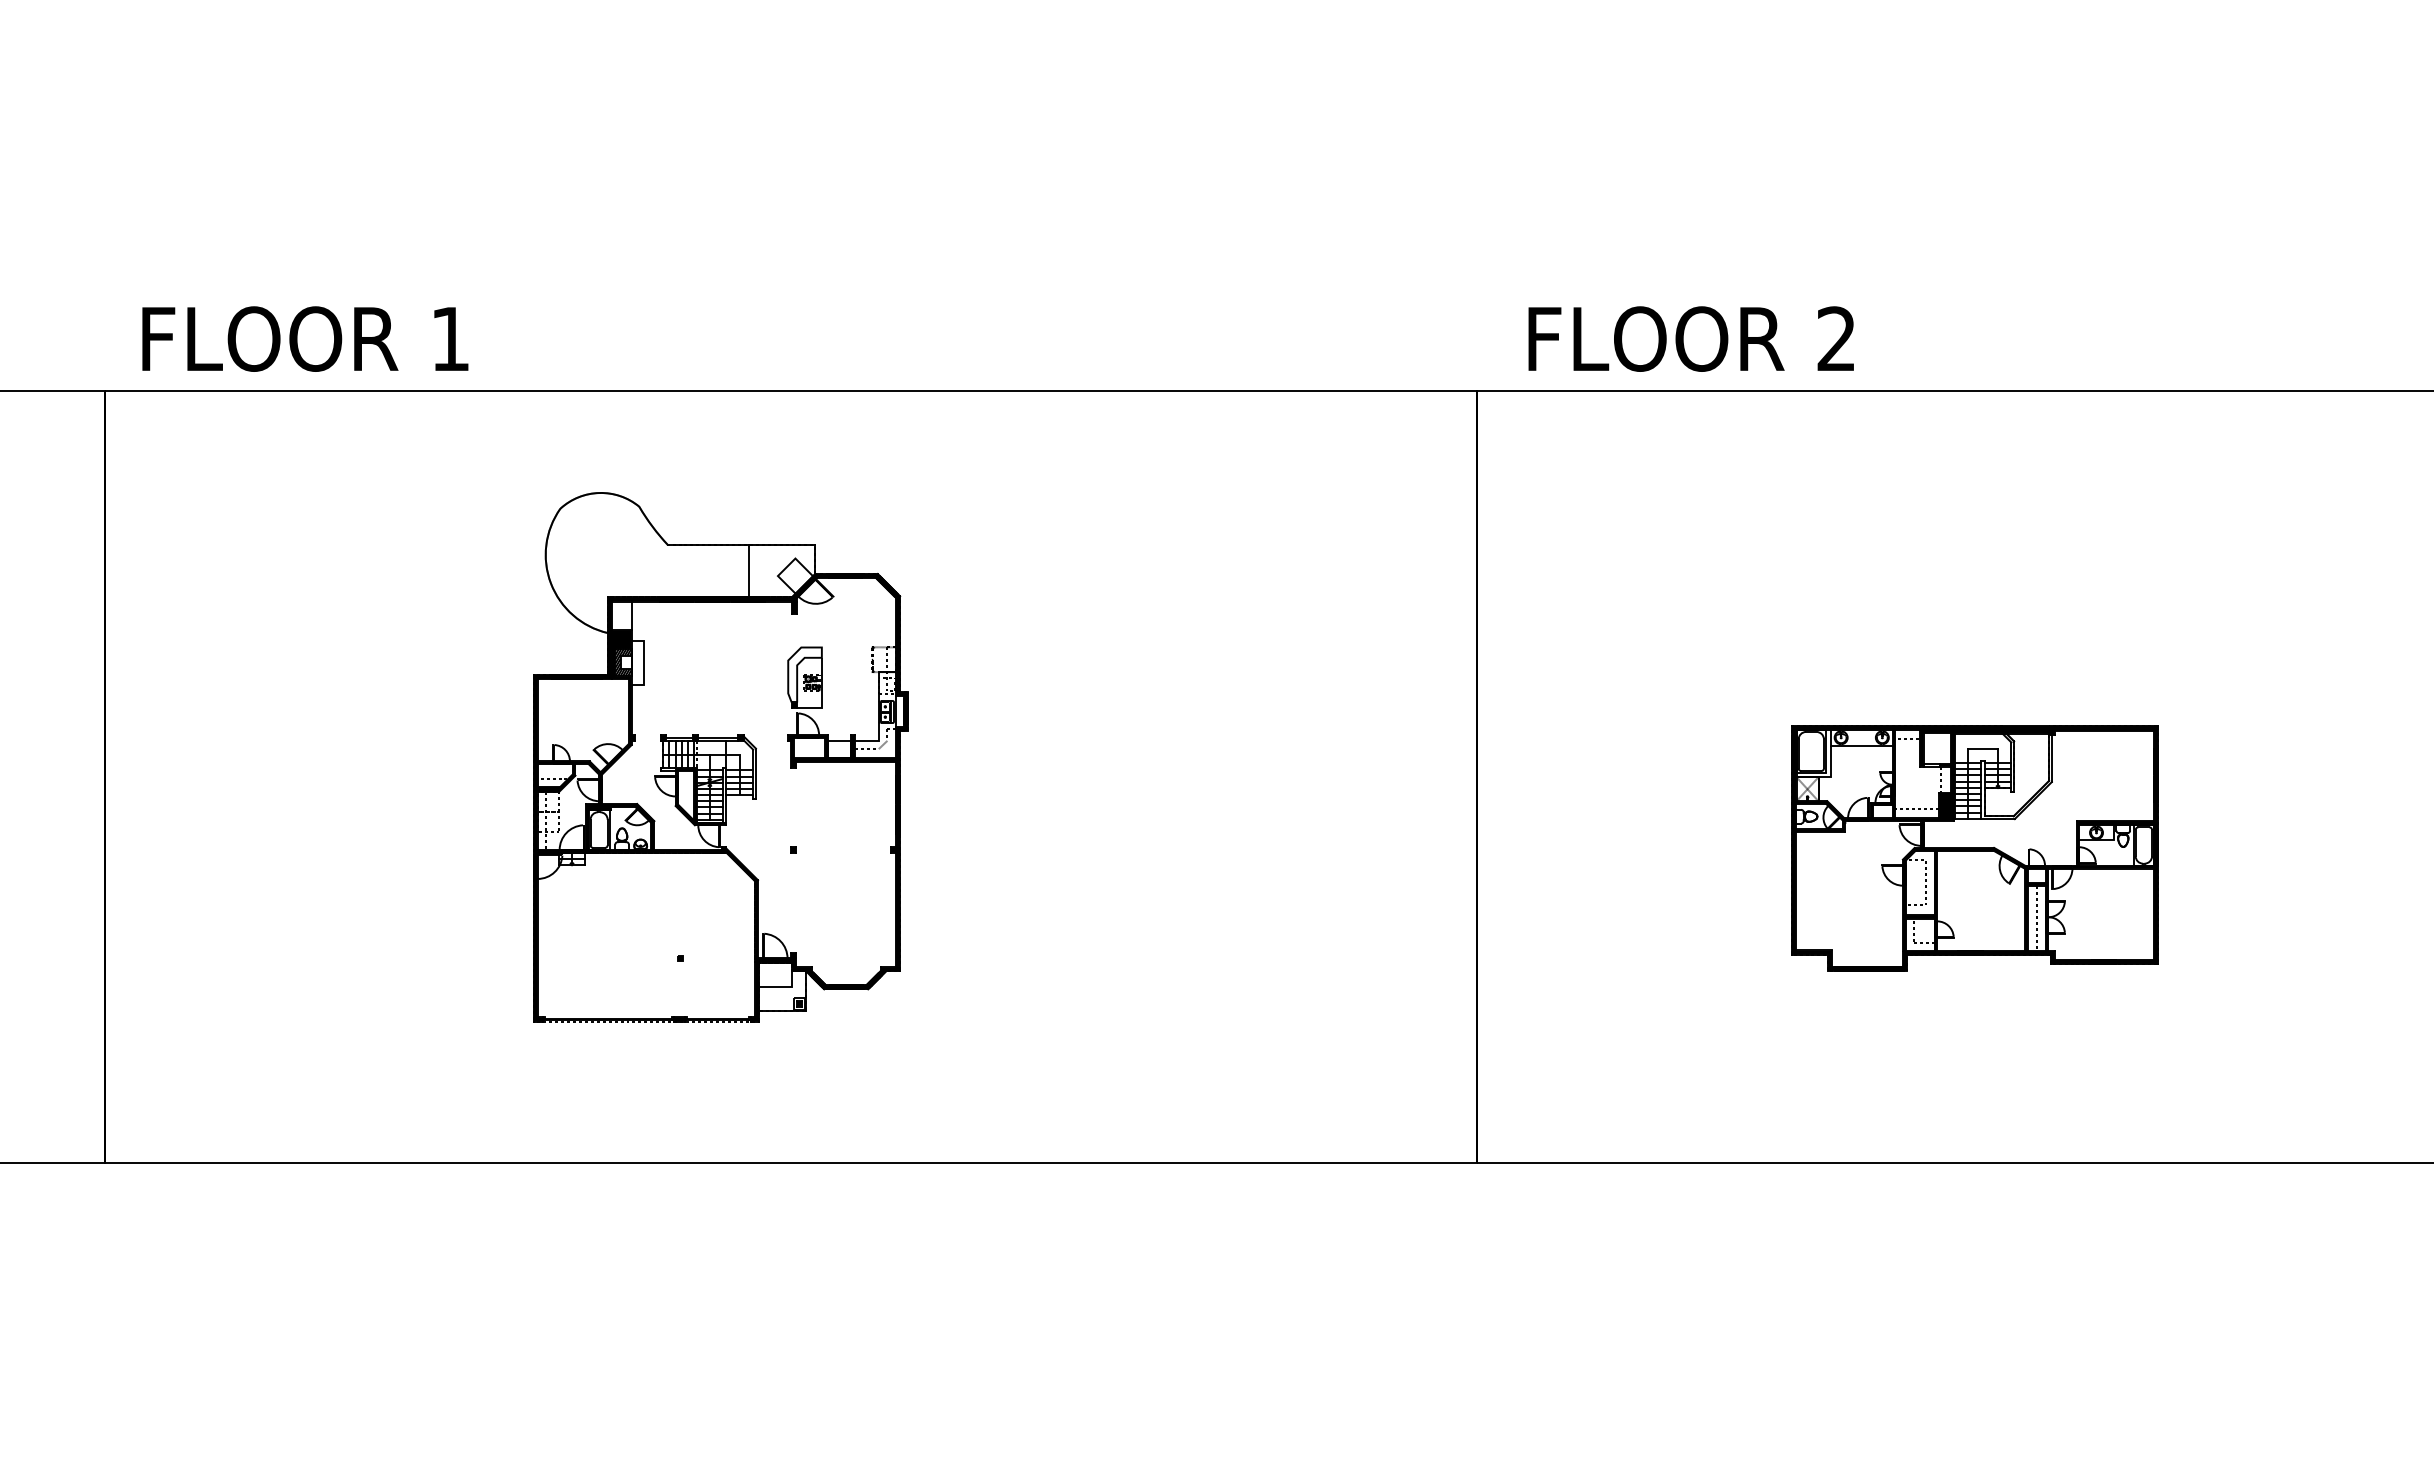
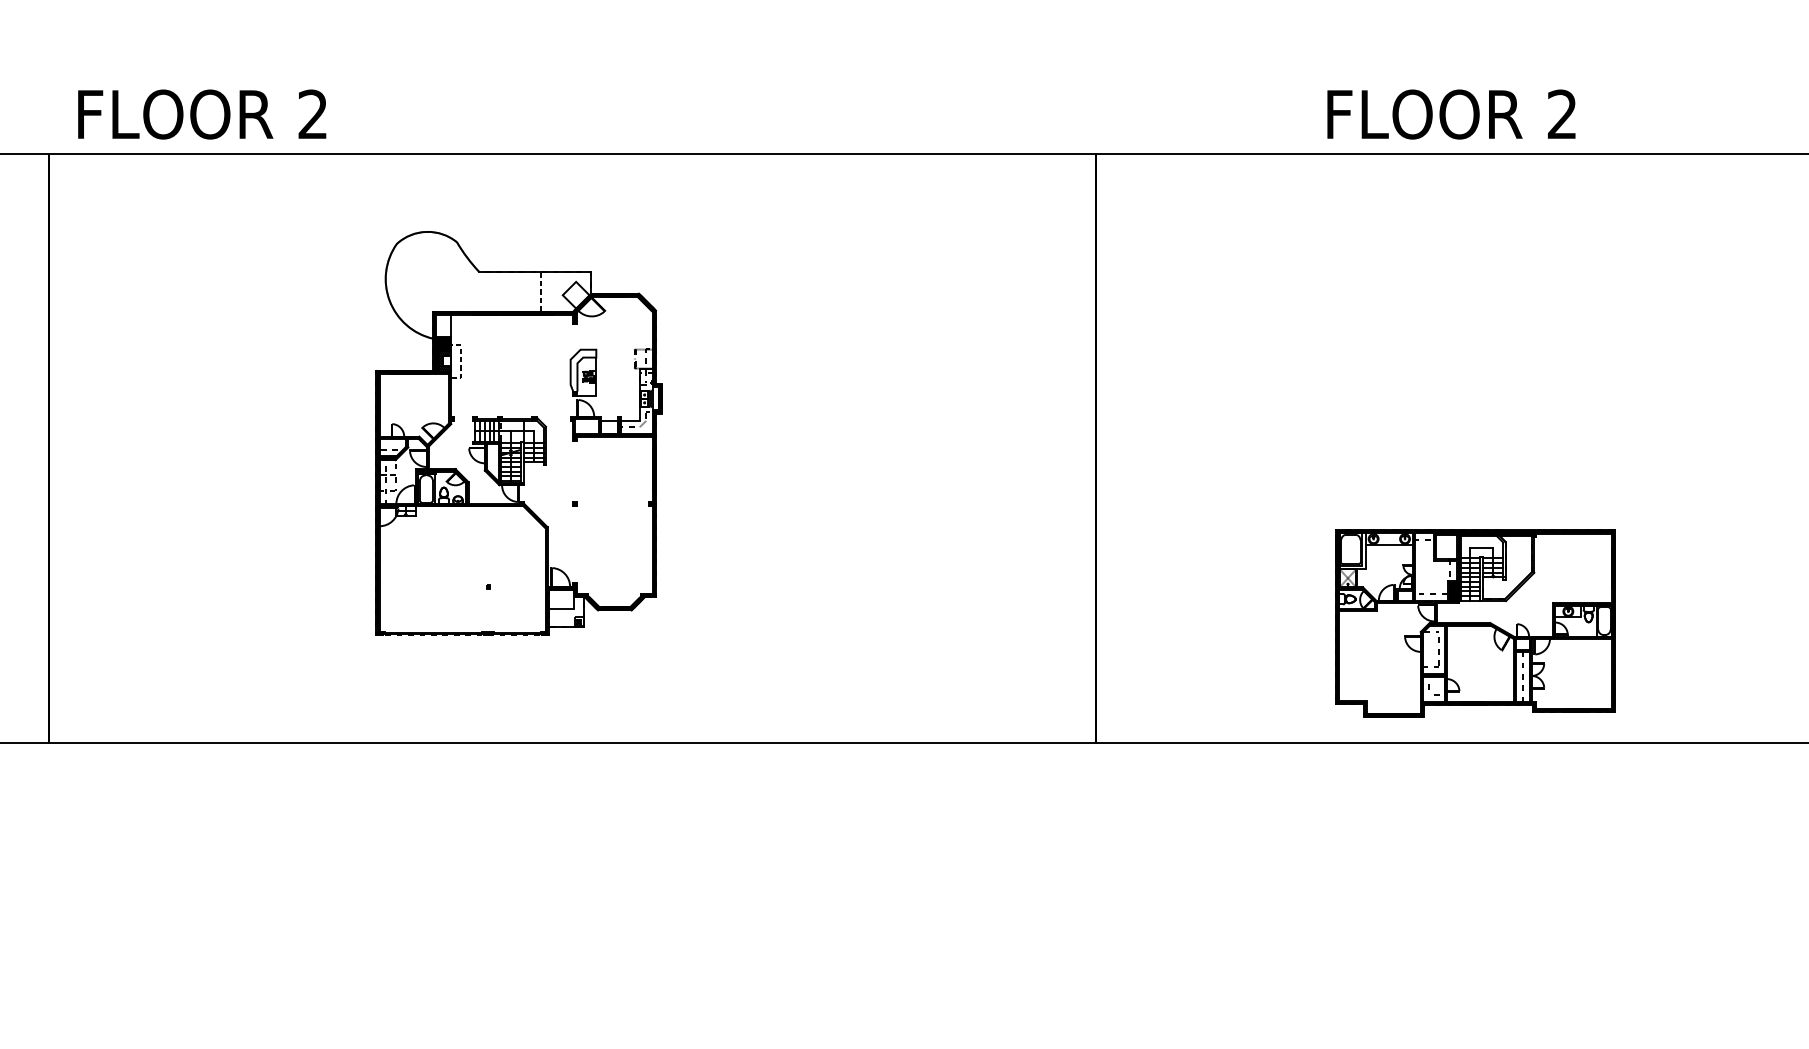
text: (449, 338) -> (312, 114), 1 -> 2
text: (1690, 338) -> (1450, 114), moved
line: (749, 570) -> (541, 291), solid -> dashed
line: (644, 662) -> (461, 361), solid -> dashed
part: (1974, 848) -> (1475, 623), moved

